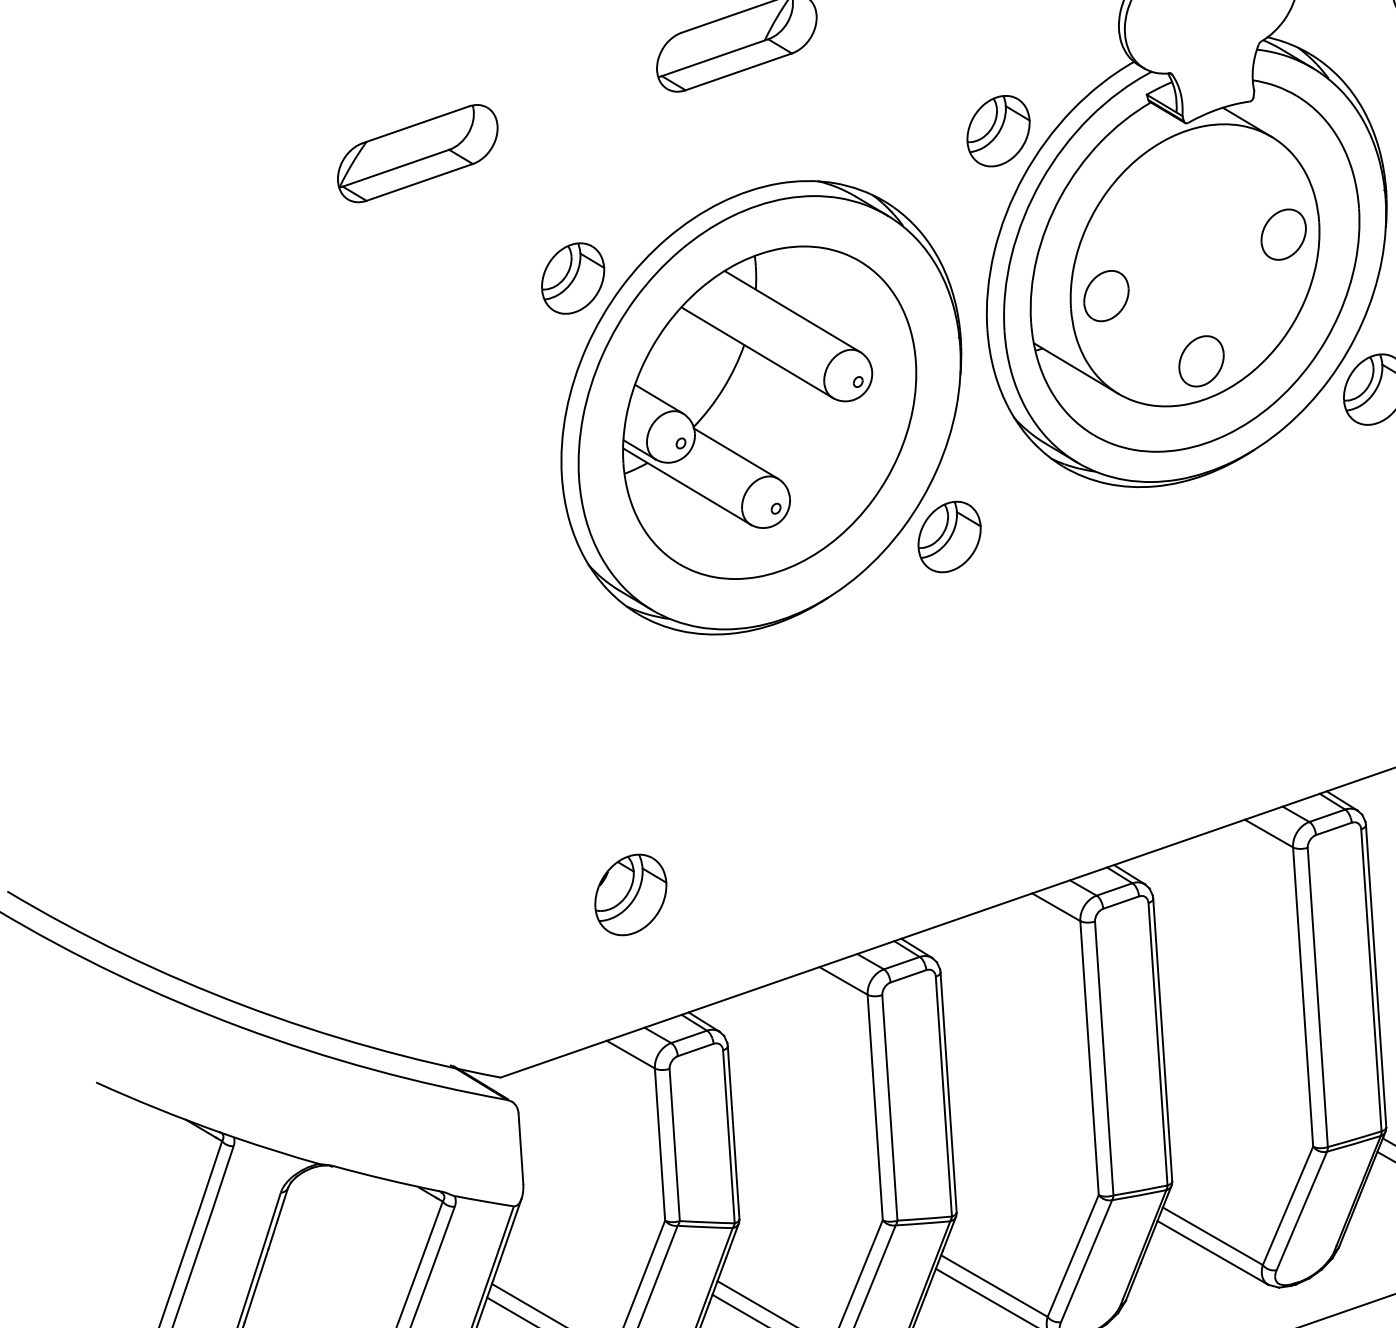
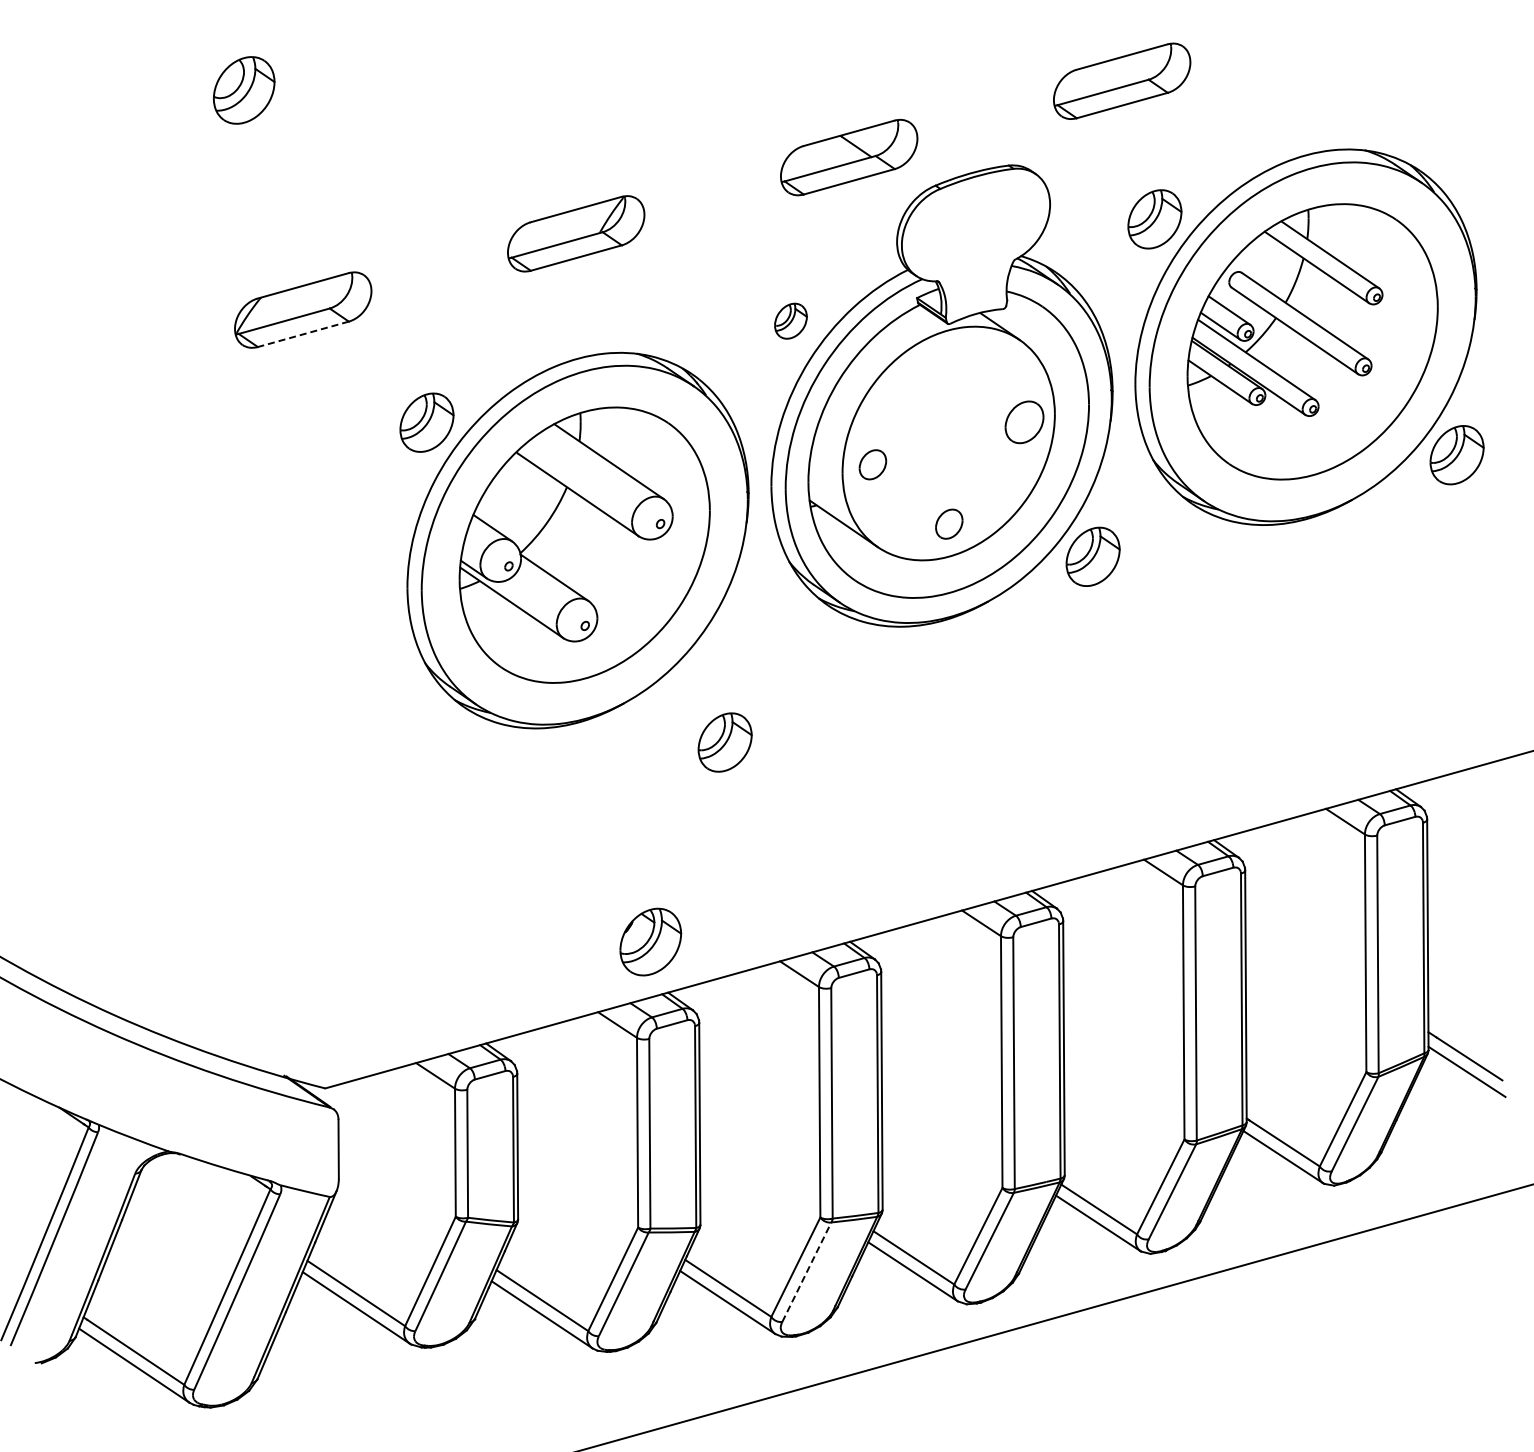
part: (998, 131) -> (790, 321), size x0.6
line: (418, 182) -> (302, 334), solid -> dashed
part: (1105, 295) -> (872, 464), size x0.7
part: (1201, 360) -> (949, 523), size x0.7
part: (948, 537) -> (724, 742), moved
part: (630, 894) -> (650, 941), moved
line: (1087, 1260) -> (807, 1271), solid -> dashed

